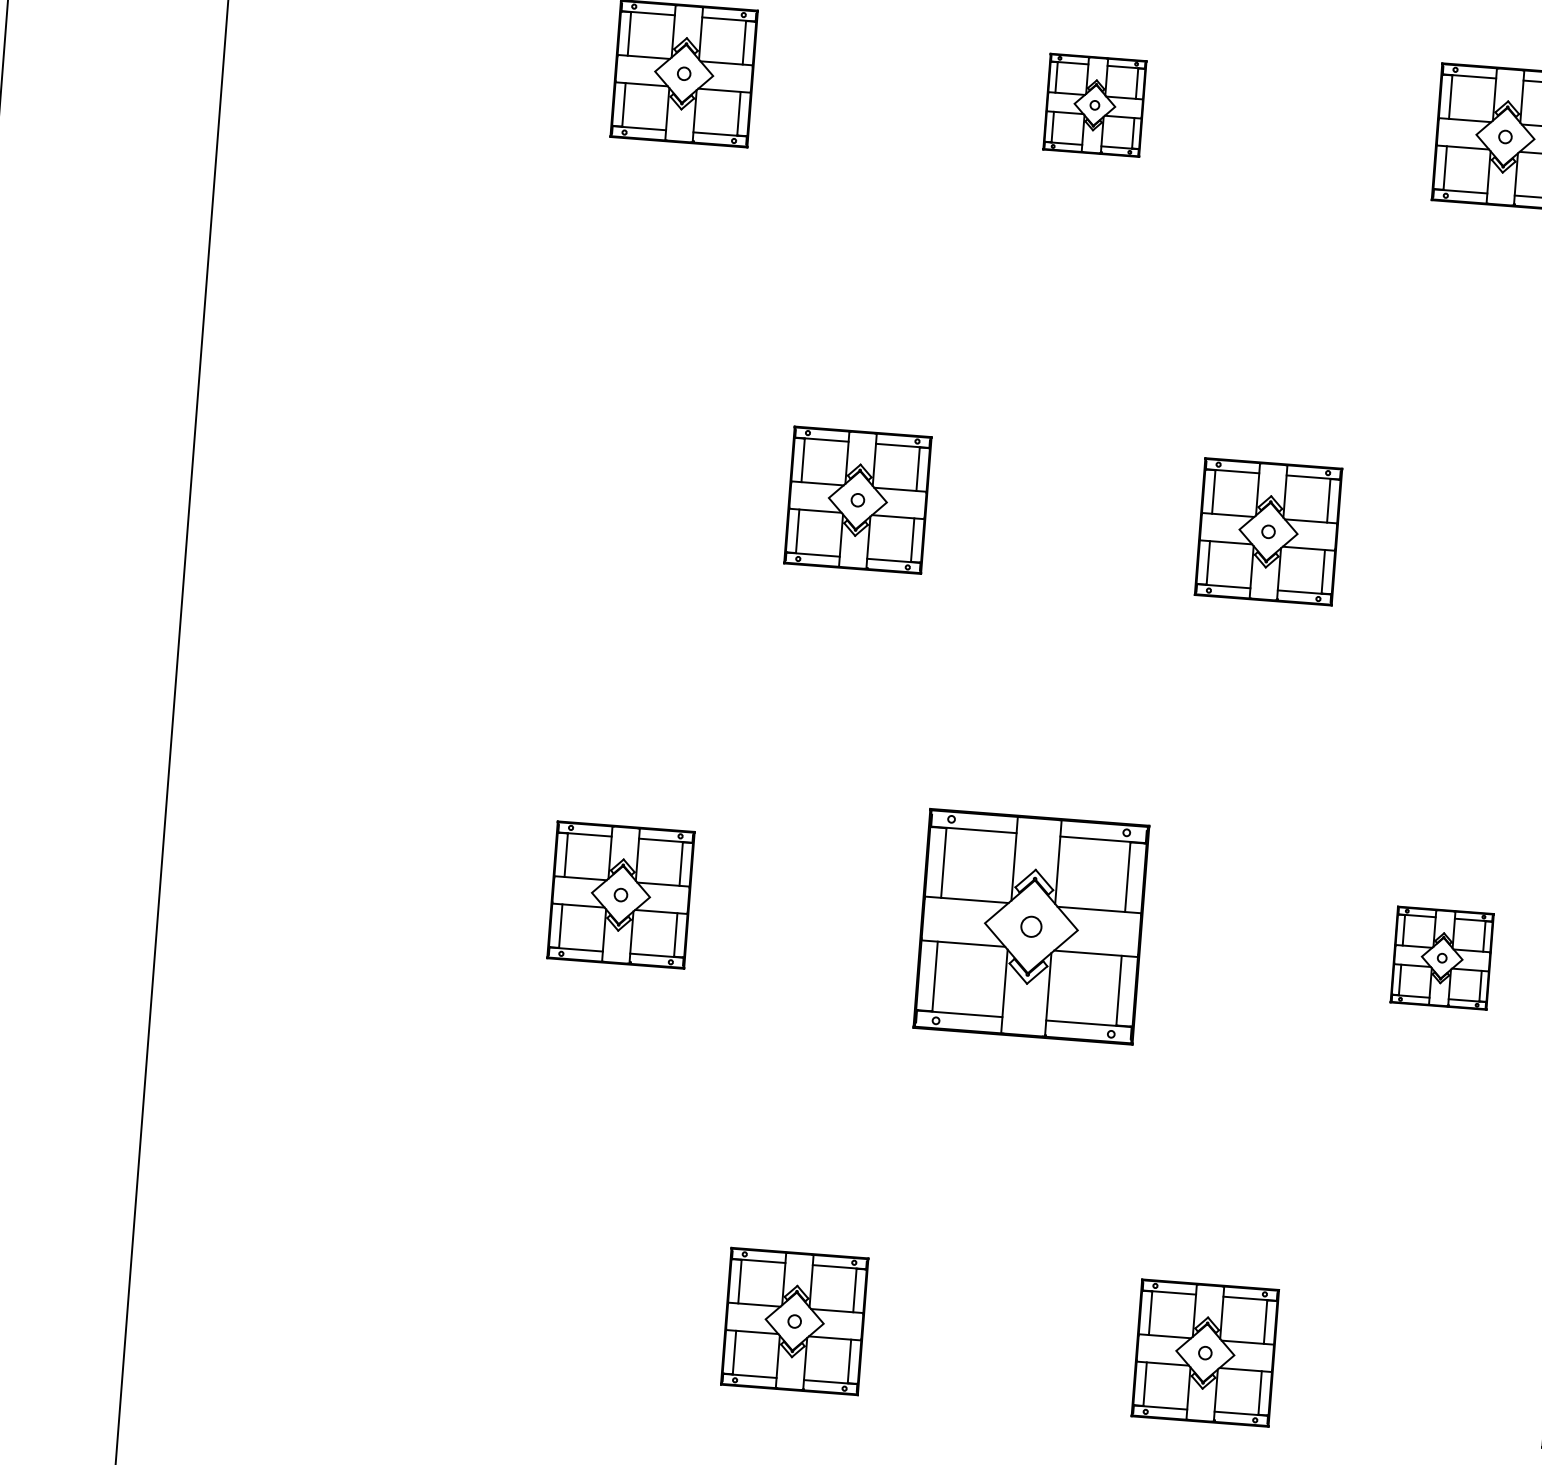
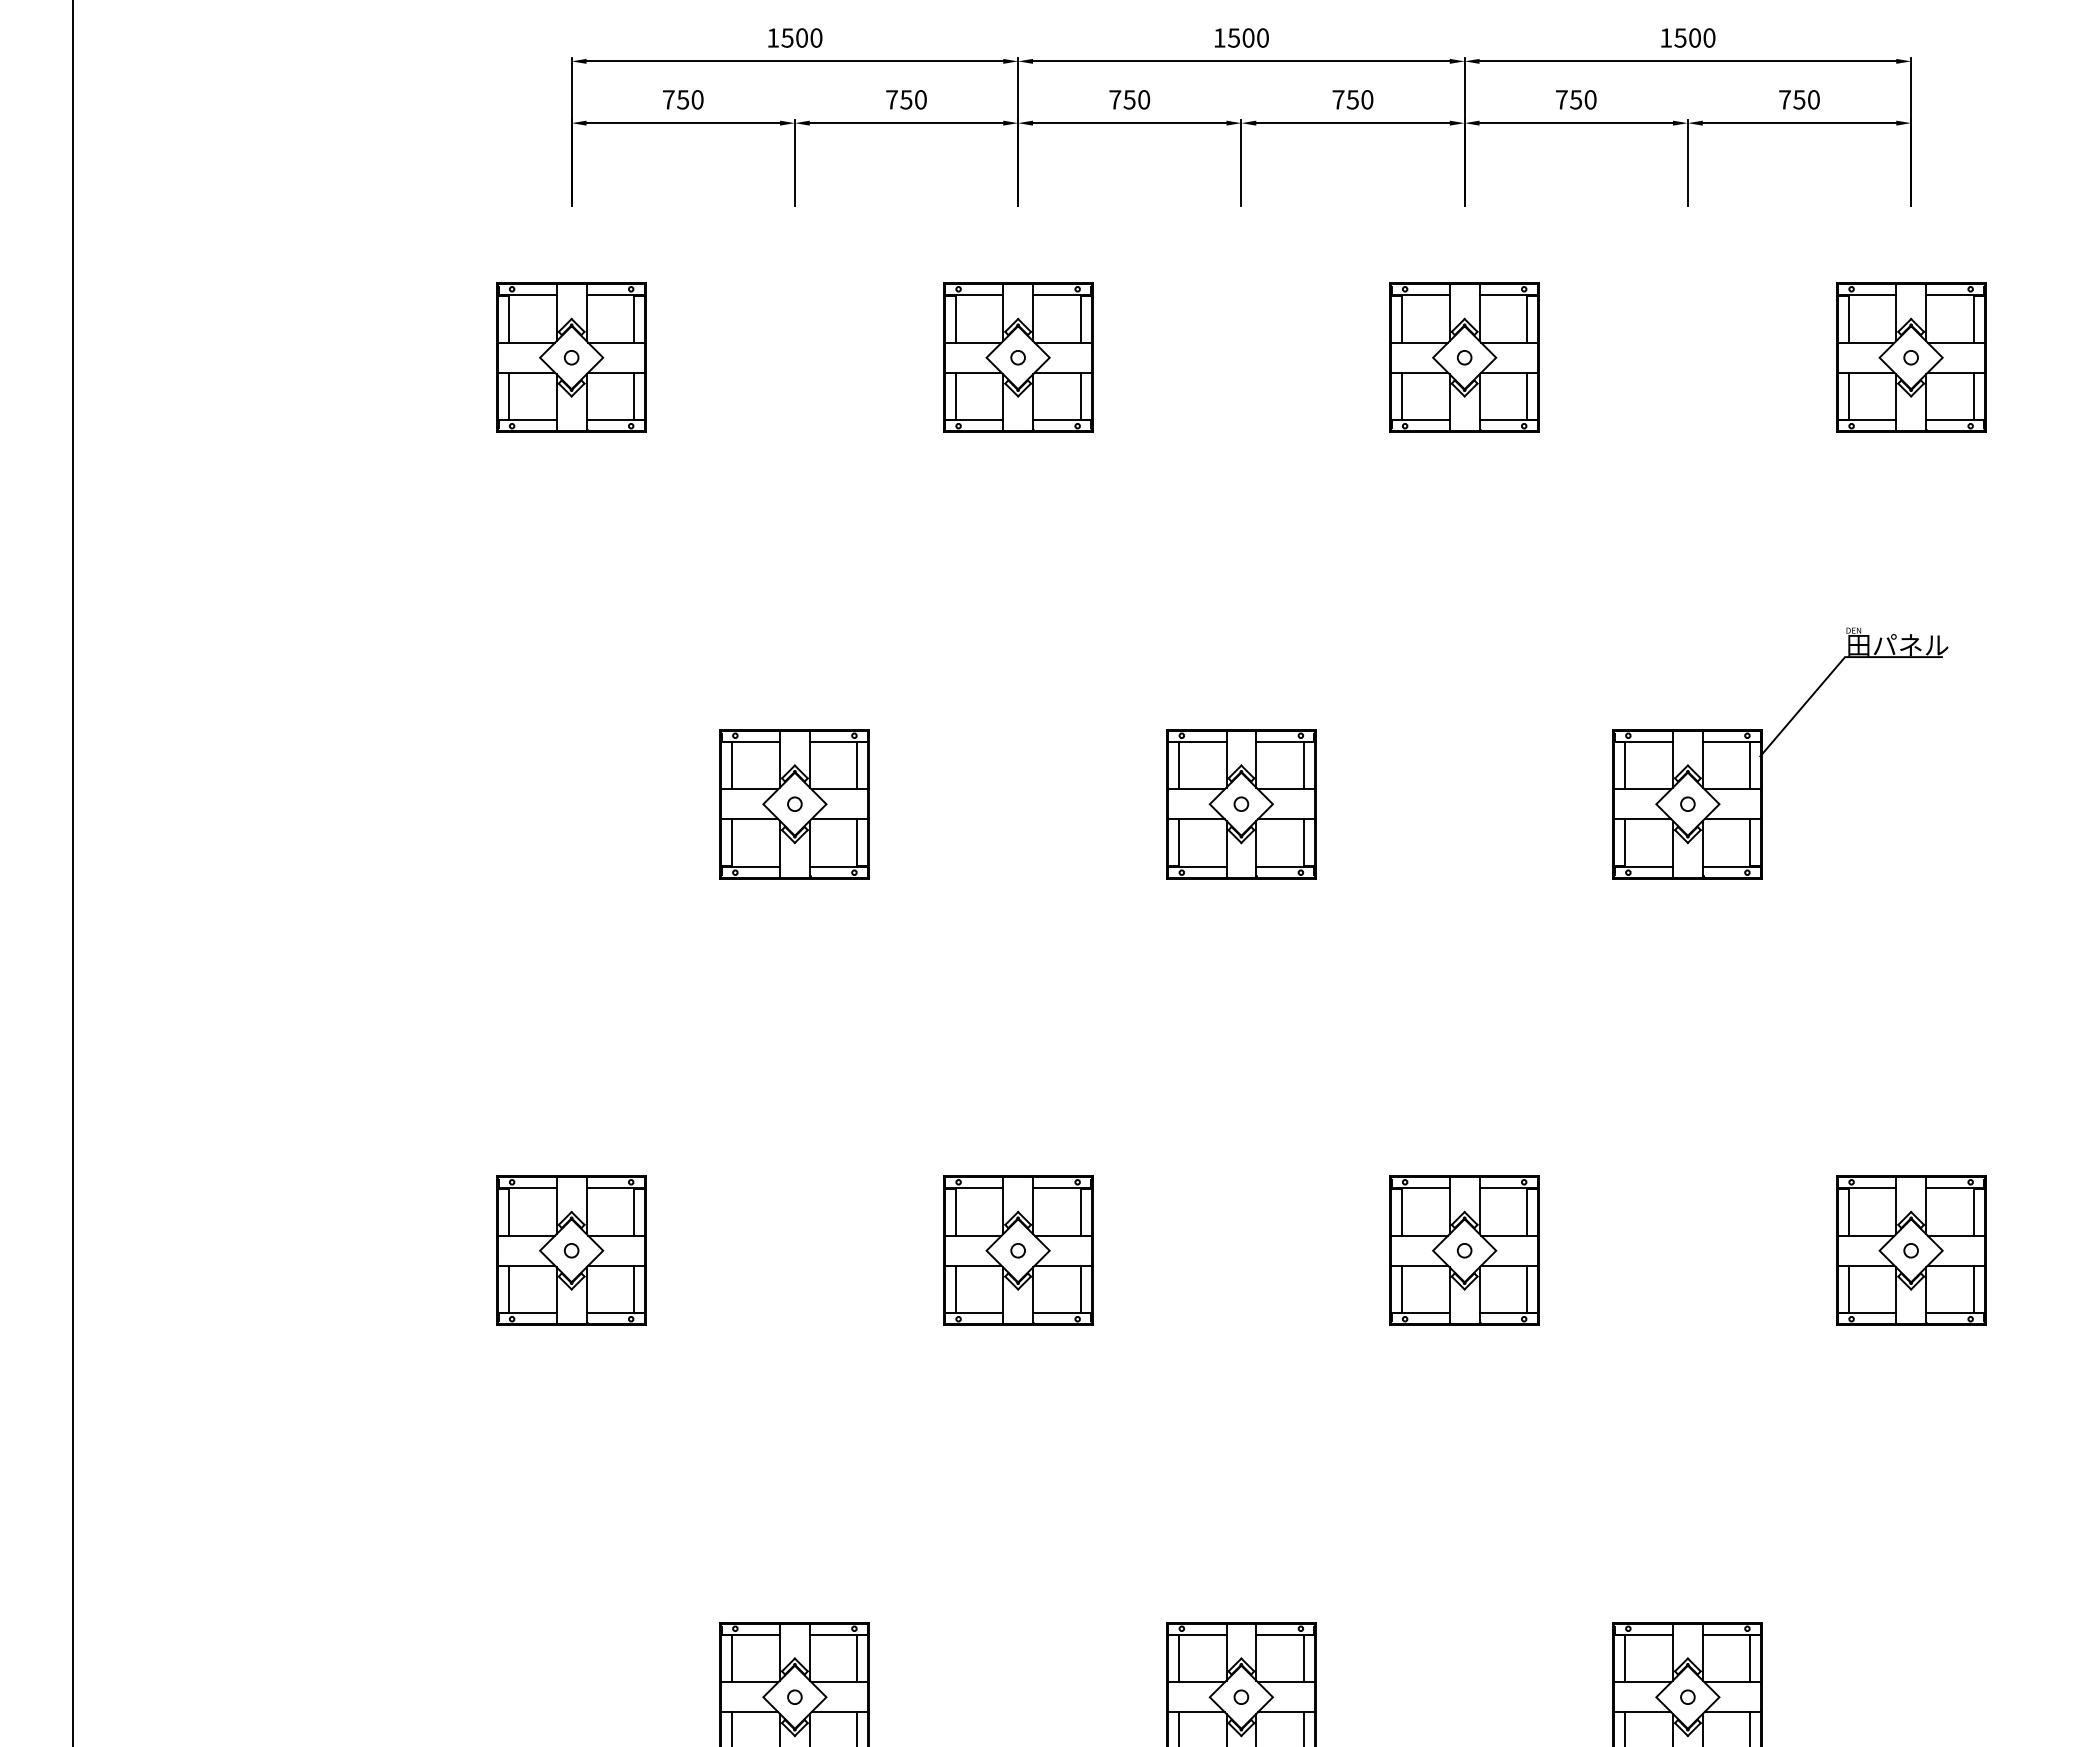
part: (1095, 105) -> (1018, 357), size x1.43
part: (1031, 926) -> (1018, 1250), size x0.62
part: (1442, 958) -> (1464, 1250), size x1.43

